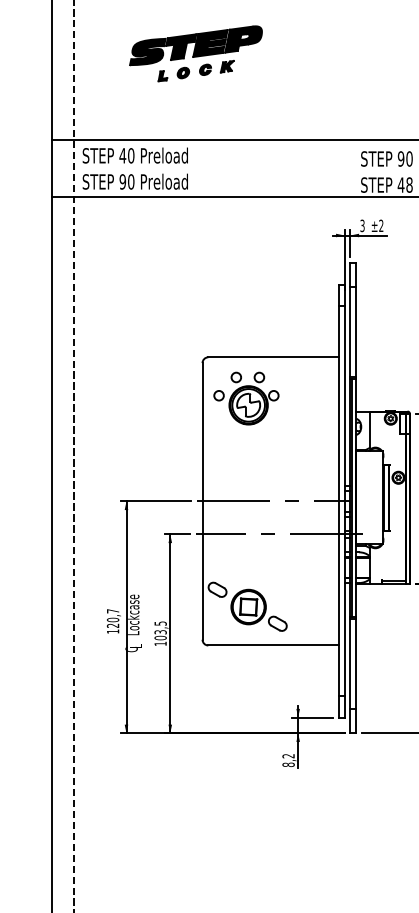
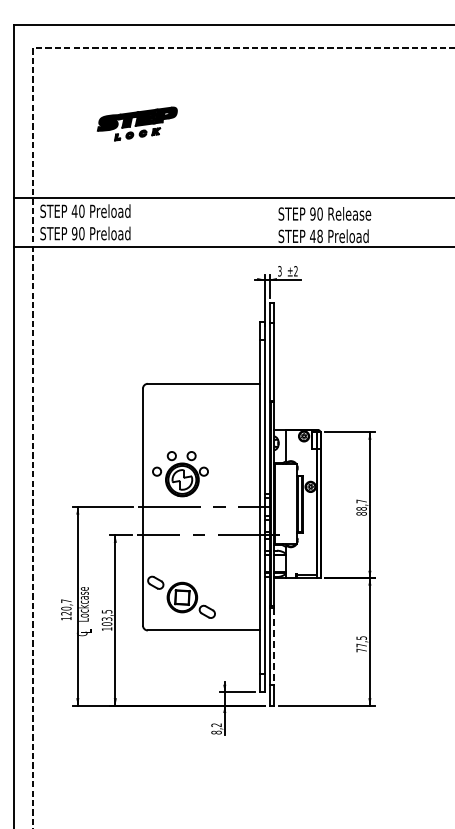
part: (196, 53) -> (137, 123), size x0.7
part: (246, 399) -> (180, 474), moved
line: (356, 664) -> (274, 646), solid -> dashed

